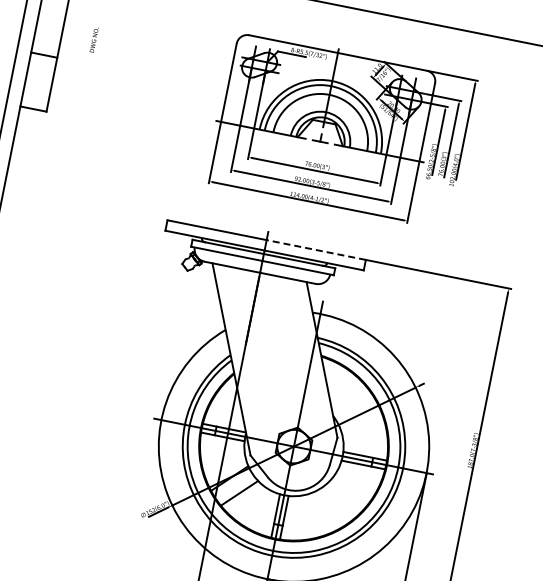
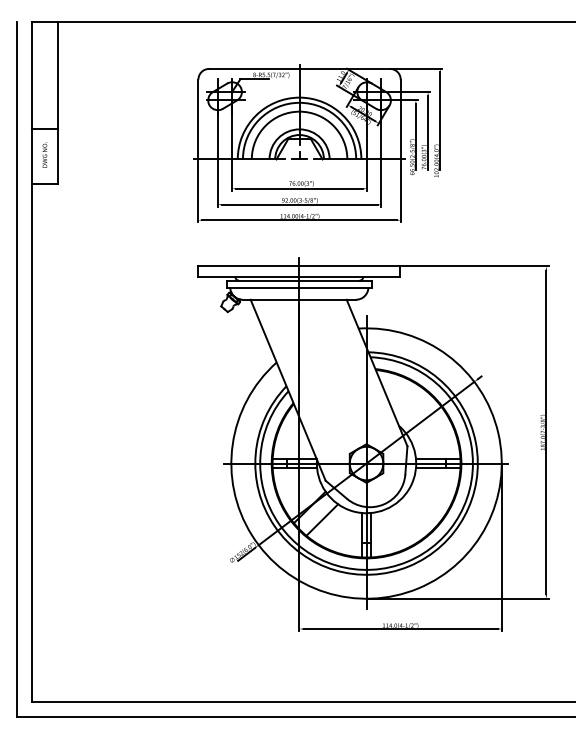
text: (93, 39) -> (44, 154), moved
part: (340, 129) -> (317, 143), moved
line: (315, 250) -> (349, 266), dashed -> solid

